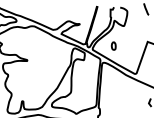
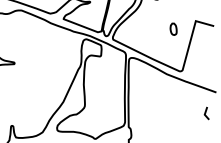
part: (113, 45) -> (173, 28), moved

